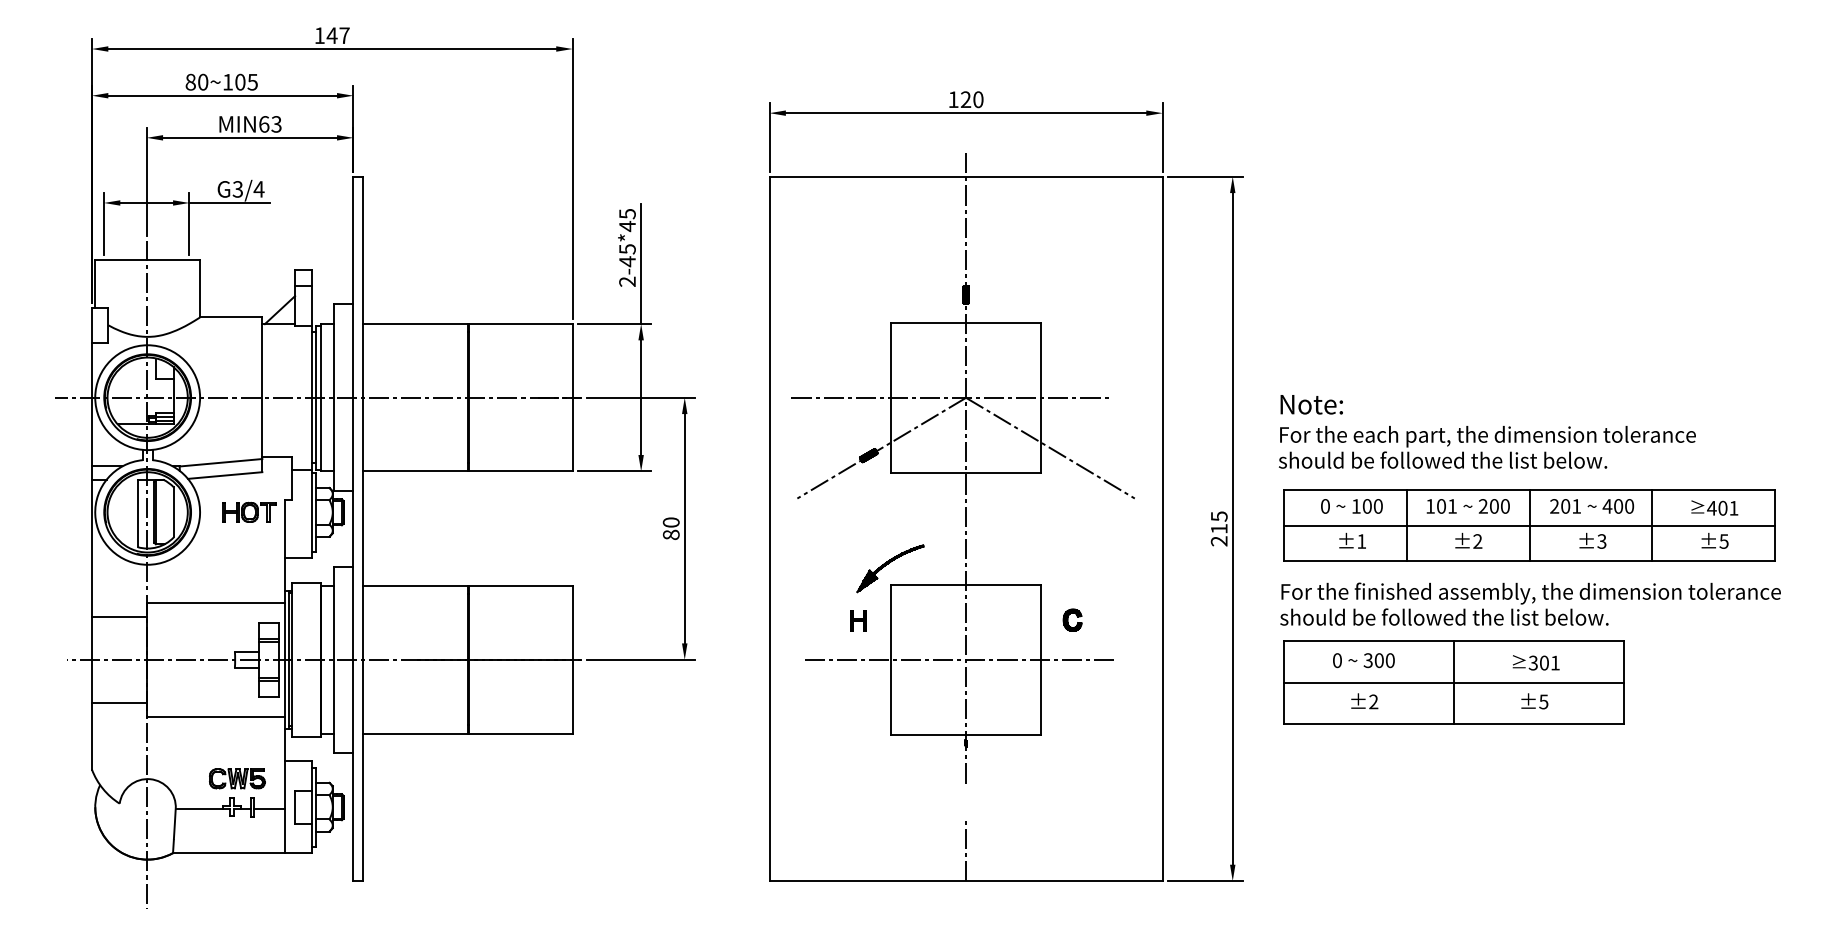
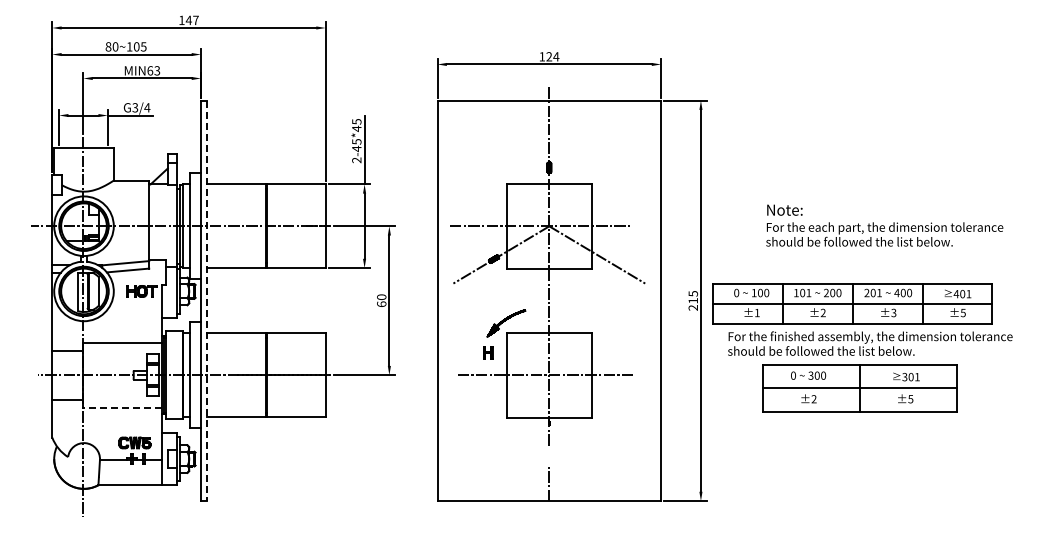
text: (978, 99) -> (556, 56), 120 -> 124
text: (1486, 431) -> (884, 225), moved
part: (1529, 524) -> (852, 303), moved
line: (363, 530) -> (206, 301), solid -> dashed
text: (670, 535) -> (381, 304), 80 -> 60
part: (1071, 619) -> (609, 352), removed
part: (1453, 683) -> (859, 388), moved
line: (215, 716) -> (122, 407), solid -> dashed

